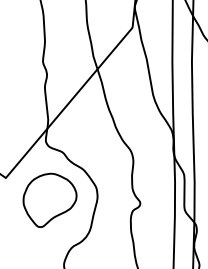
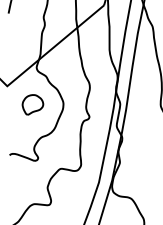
part: (49, 199) -> (32, 104), size x0.6

